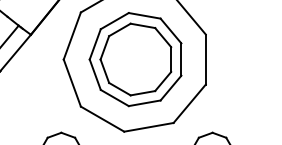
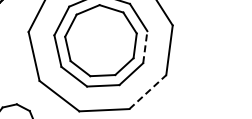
line: (181, 59) -> (145, 47), solid -> dashed
line: (190, 103) -> (148, 91), solid -> dashed

